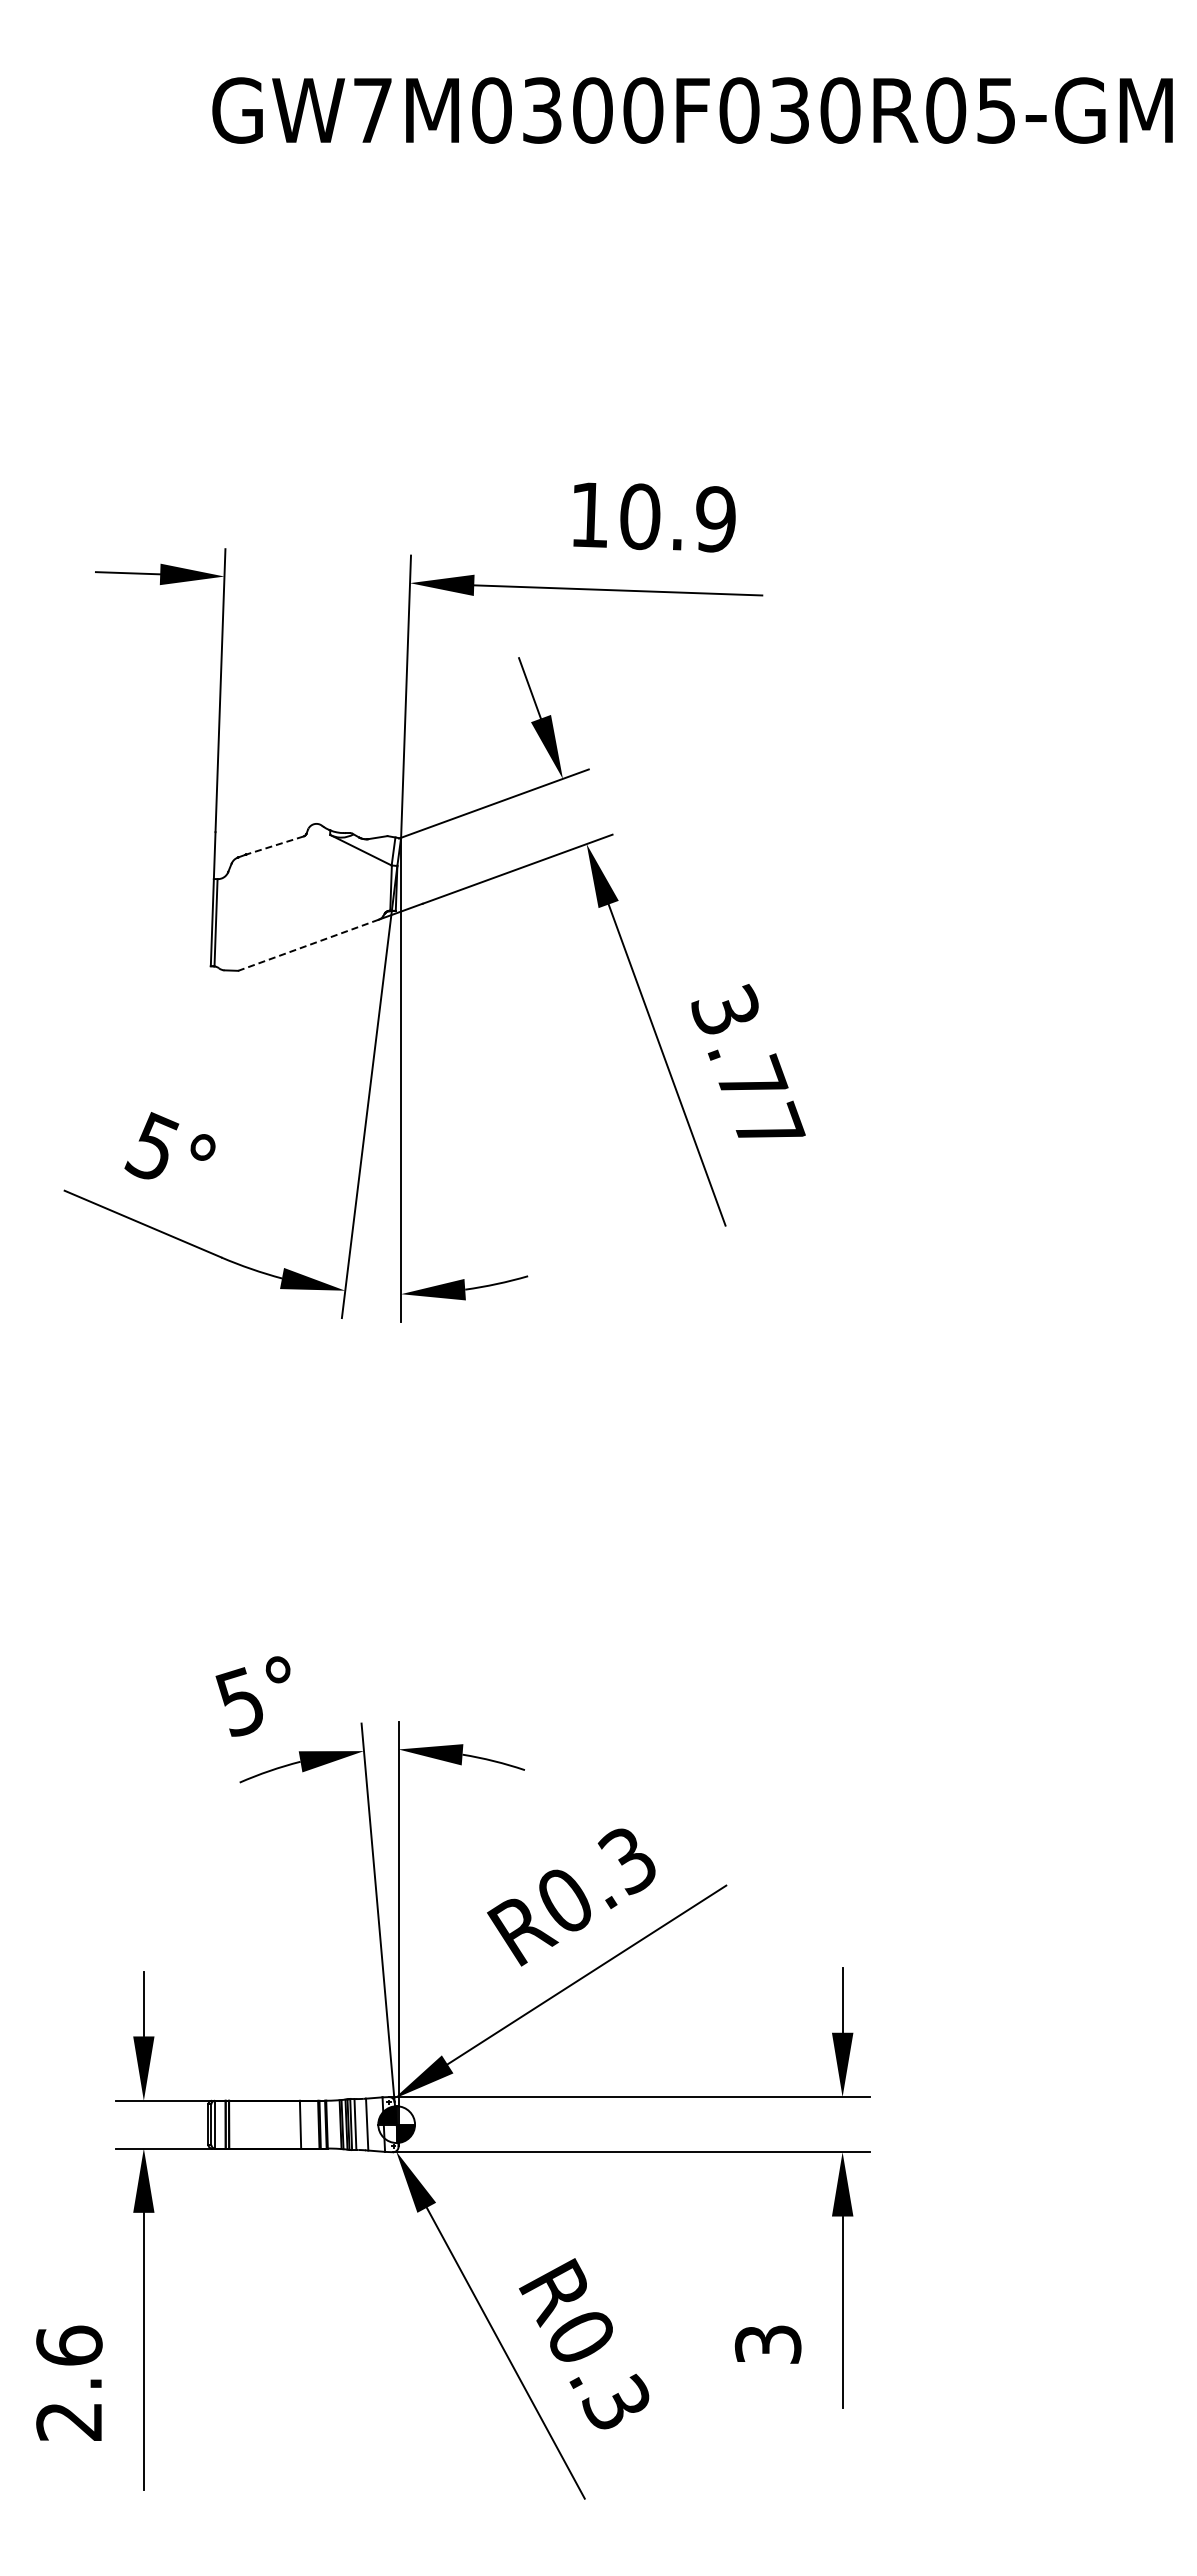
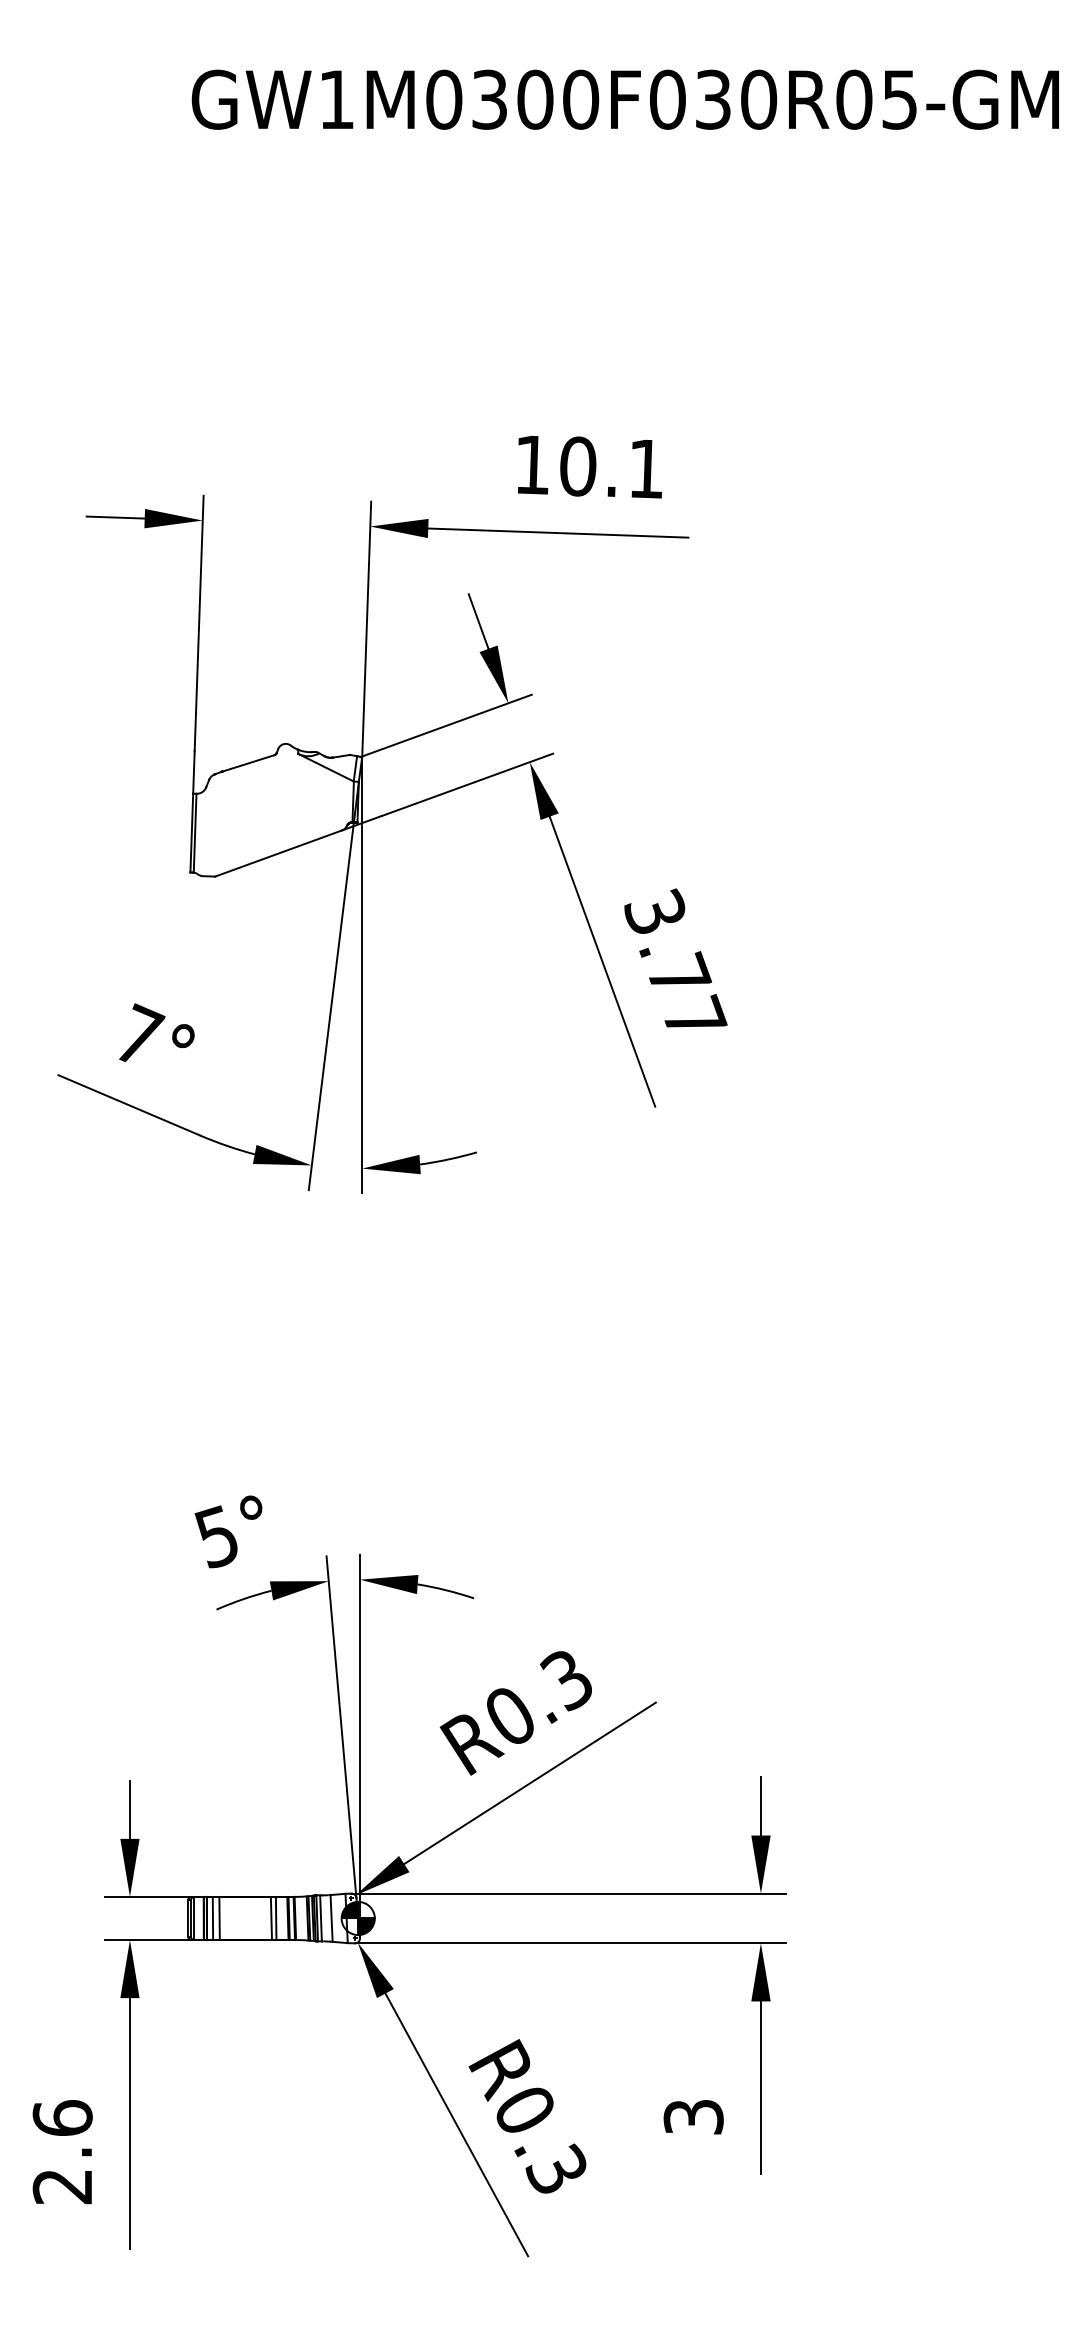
text: (372, 110) -> (336, 99), GW7M0300F030R05-GM -> GW1M0300F030R05-GM
text: (715, 519) -> (646, 469), 10.9 -> 10.1
line: (274, 845) -> (247, 763), dashed -> solid
line: (308, 945) -> (278, 853), dashed -> solid
text: (153, 1145) -> (138, 1034), 5° -> 7°
line: (235, 2124) -> (212, 1918), added
line: (242, 2124) -> (219, 1918), added
line: (305, 2124) -> (275, 1918), added

